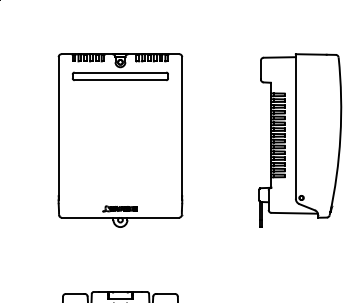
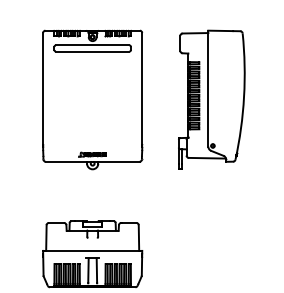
part: (299, 140) -> (211, 99), moved

